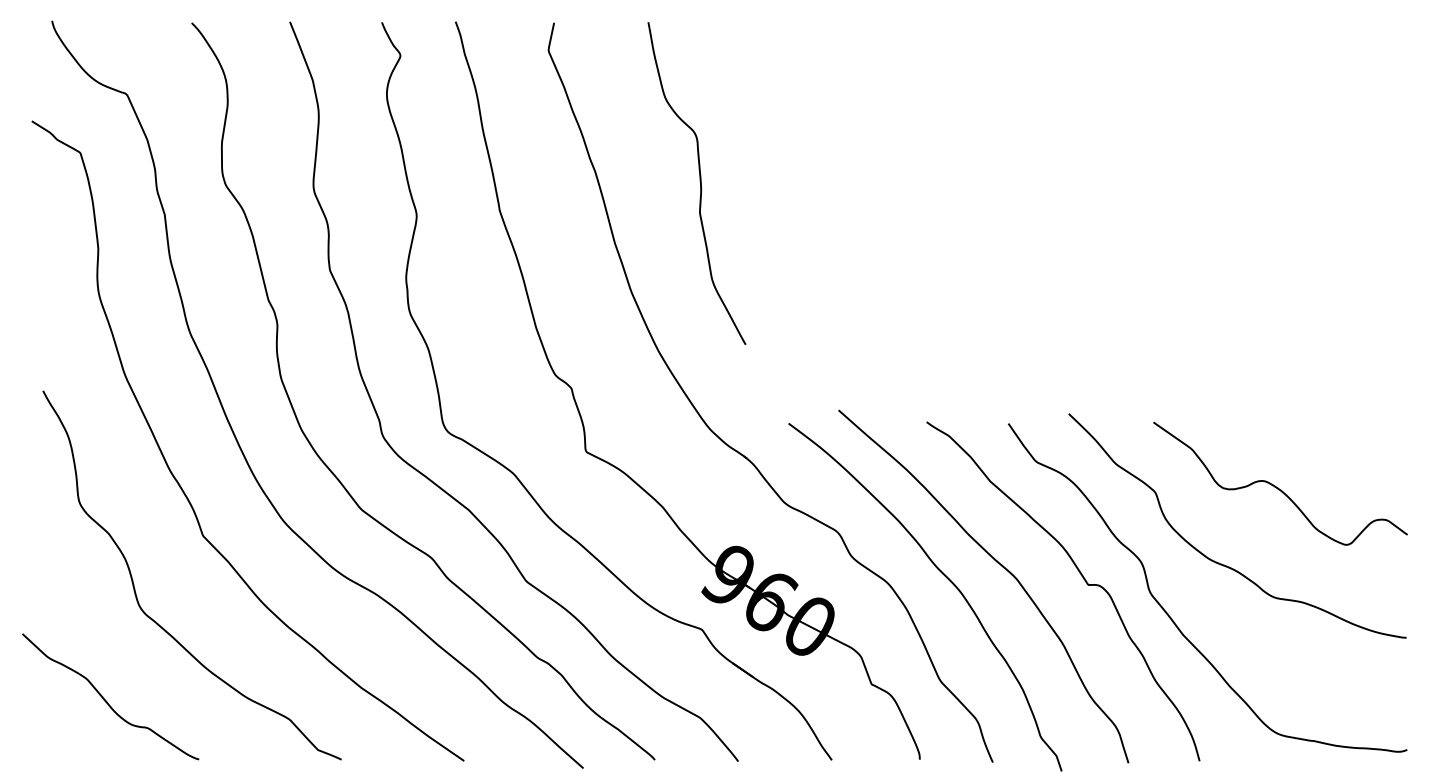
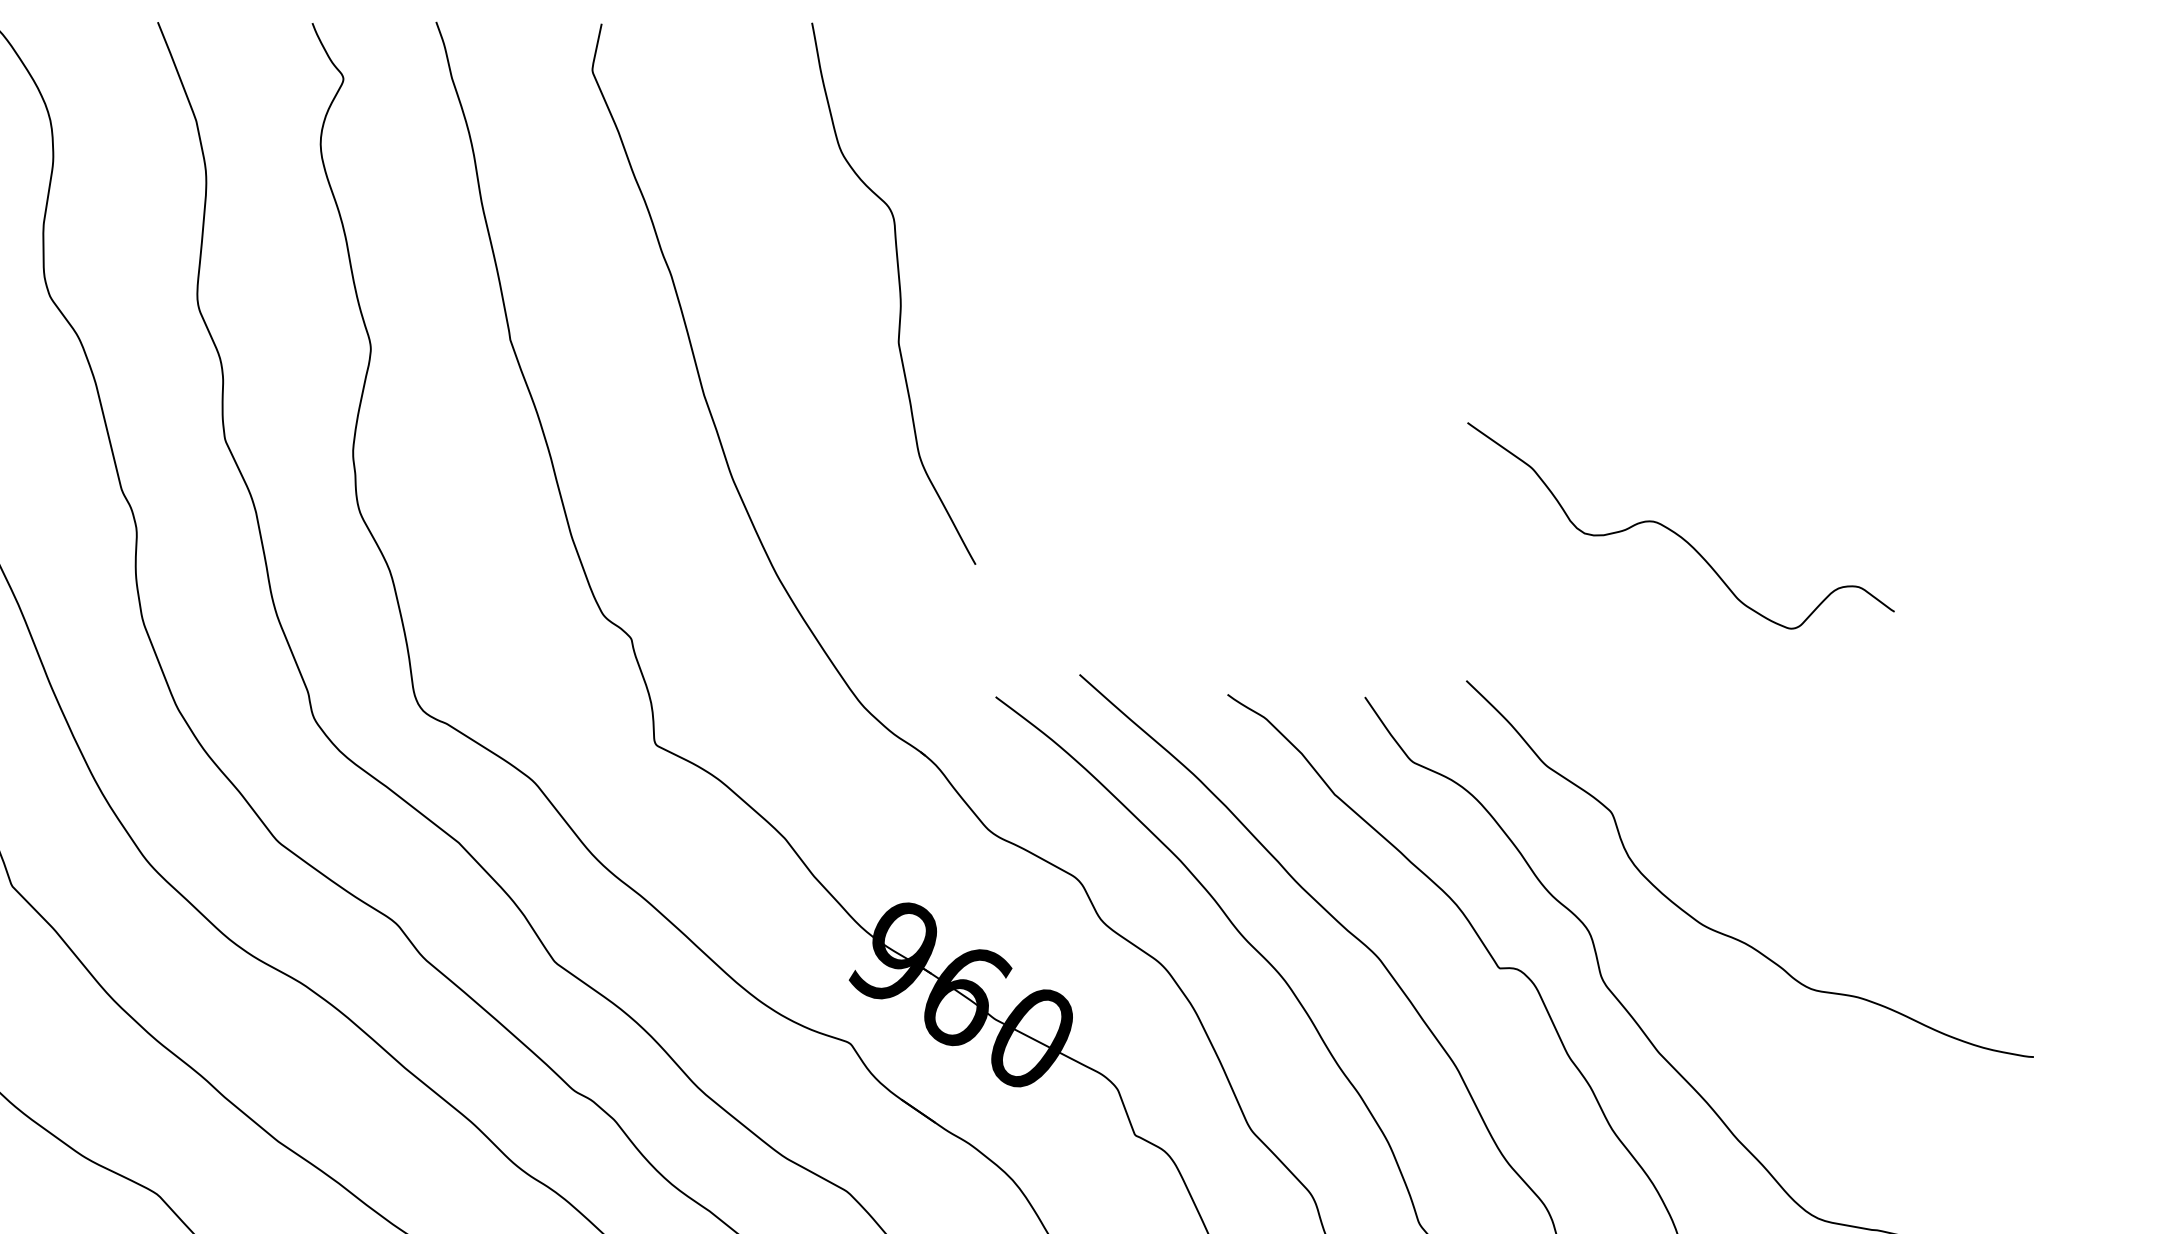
curve: (699, 181) -> (897, 290), moved
curve: (1278, 487) -> (1677, 532), moved

